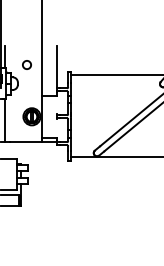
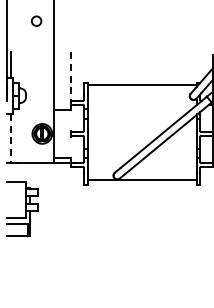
circle: (26, 64) -> (36, 20), moved
line: (56, 67) -> (70, 77), solid -> dashed
line: (5, 120) -> (11, 138), solid -> dashed

